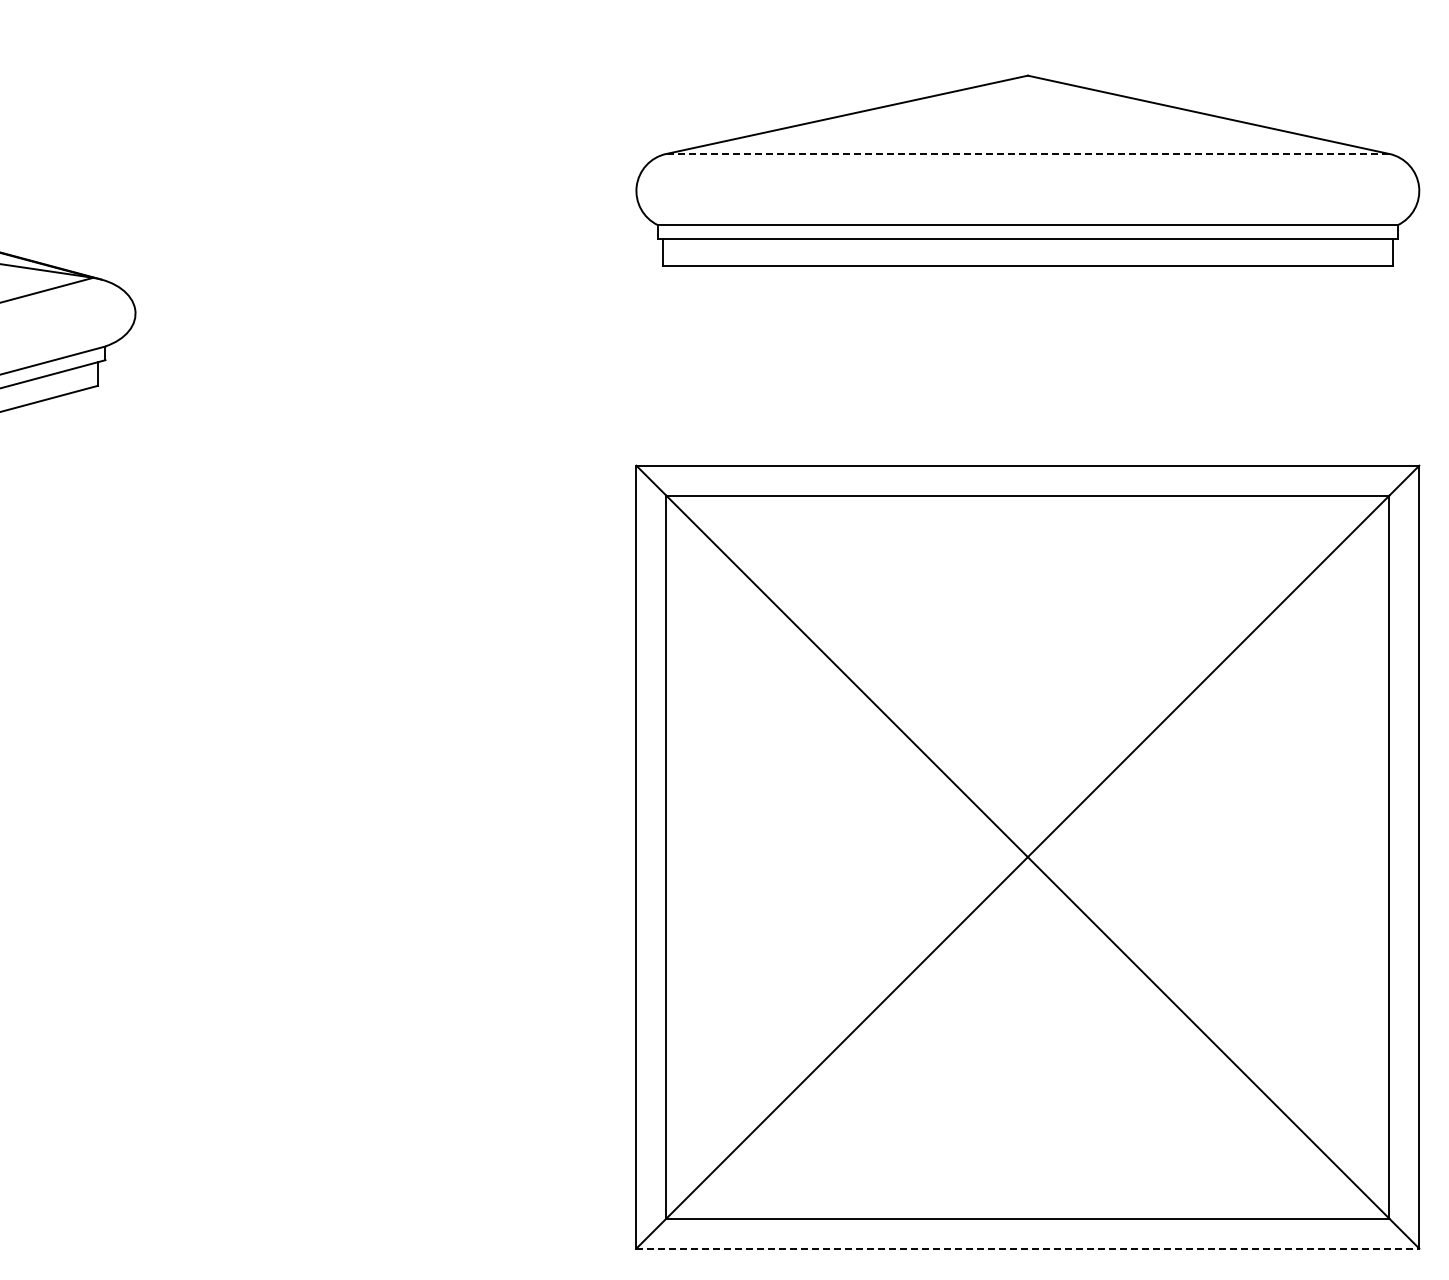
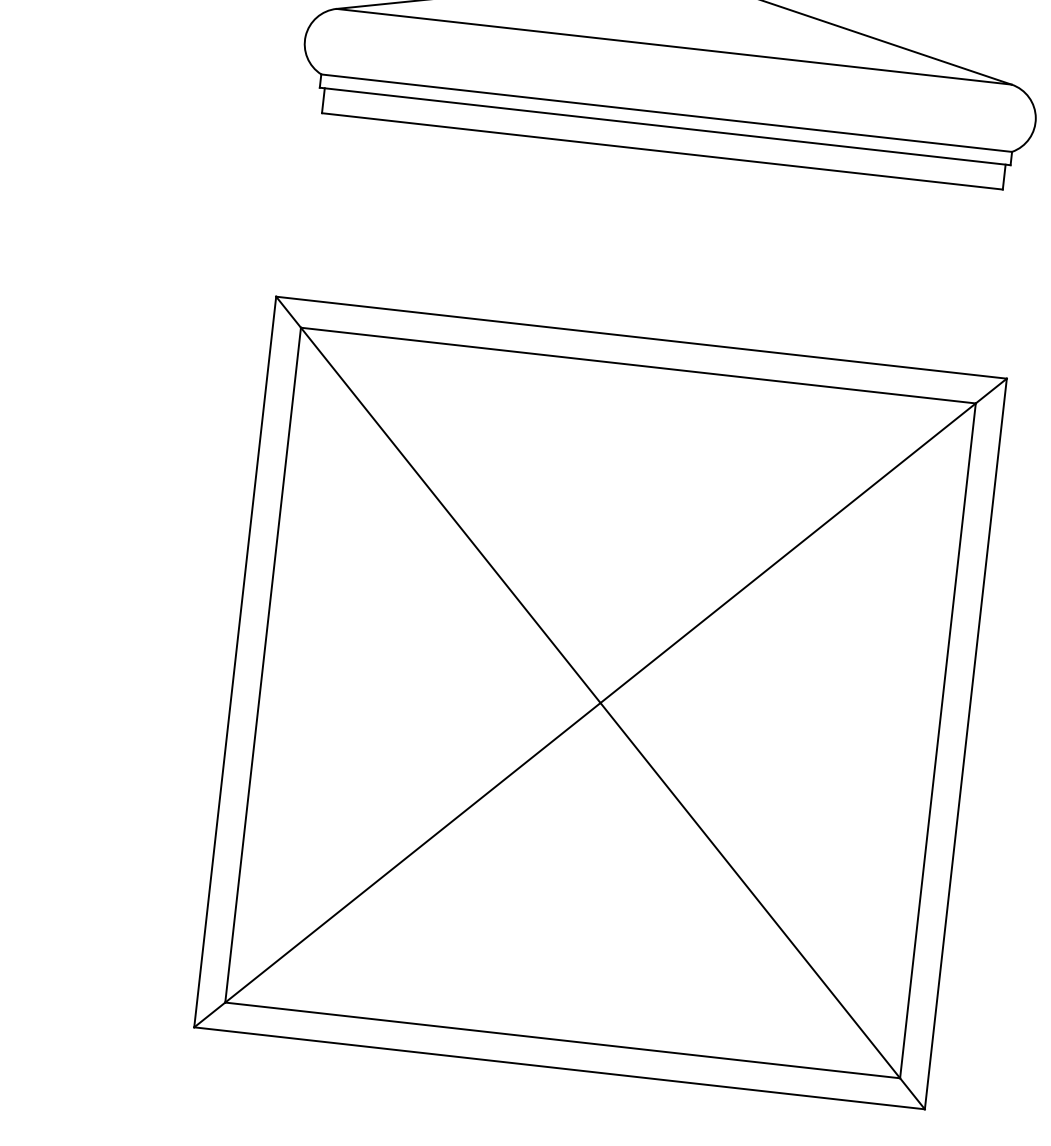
line: (1027, 153) -> (673, 46), dashed -> solid
line: (1028, 1248) -> (560, 1068), dashed -> solid

